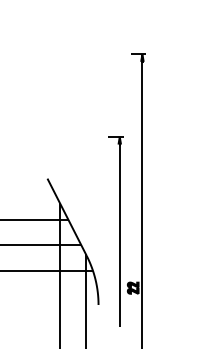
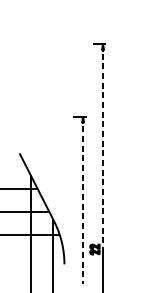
line: (142, 172) -> (103, 147), solid -> dashed
line: (119, 232) -> (82, 200), solid -> dashed

